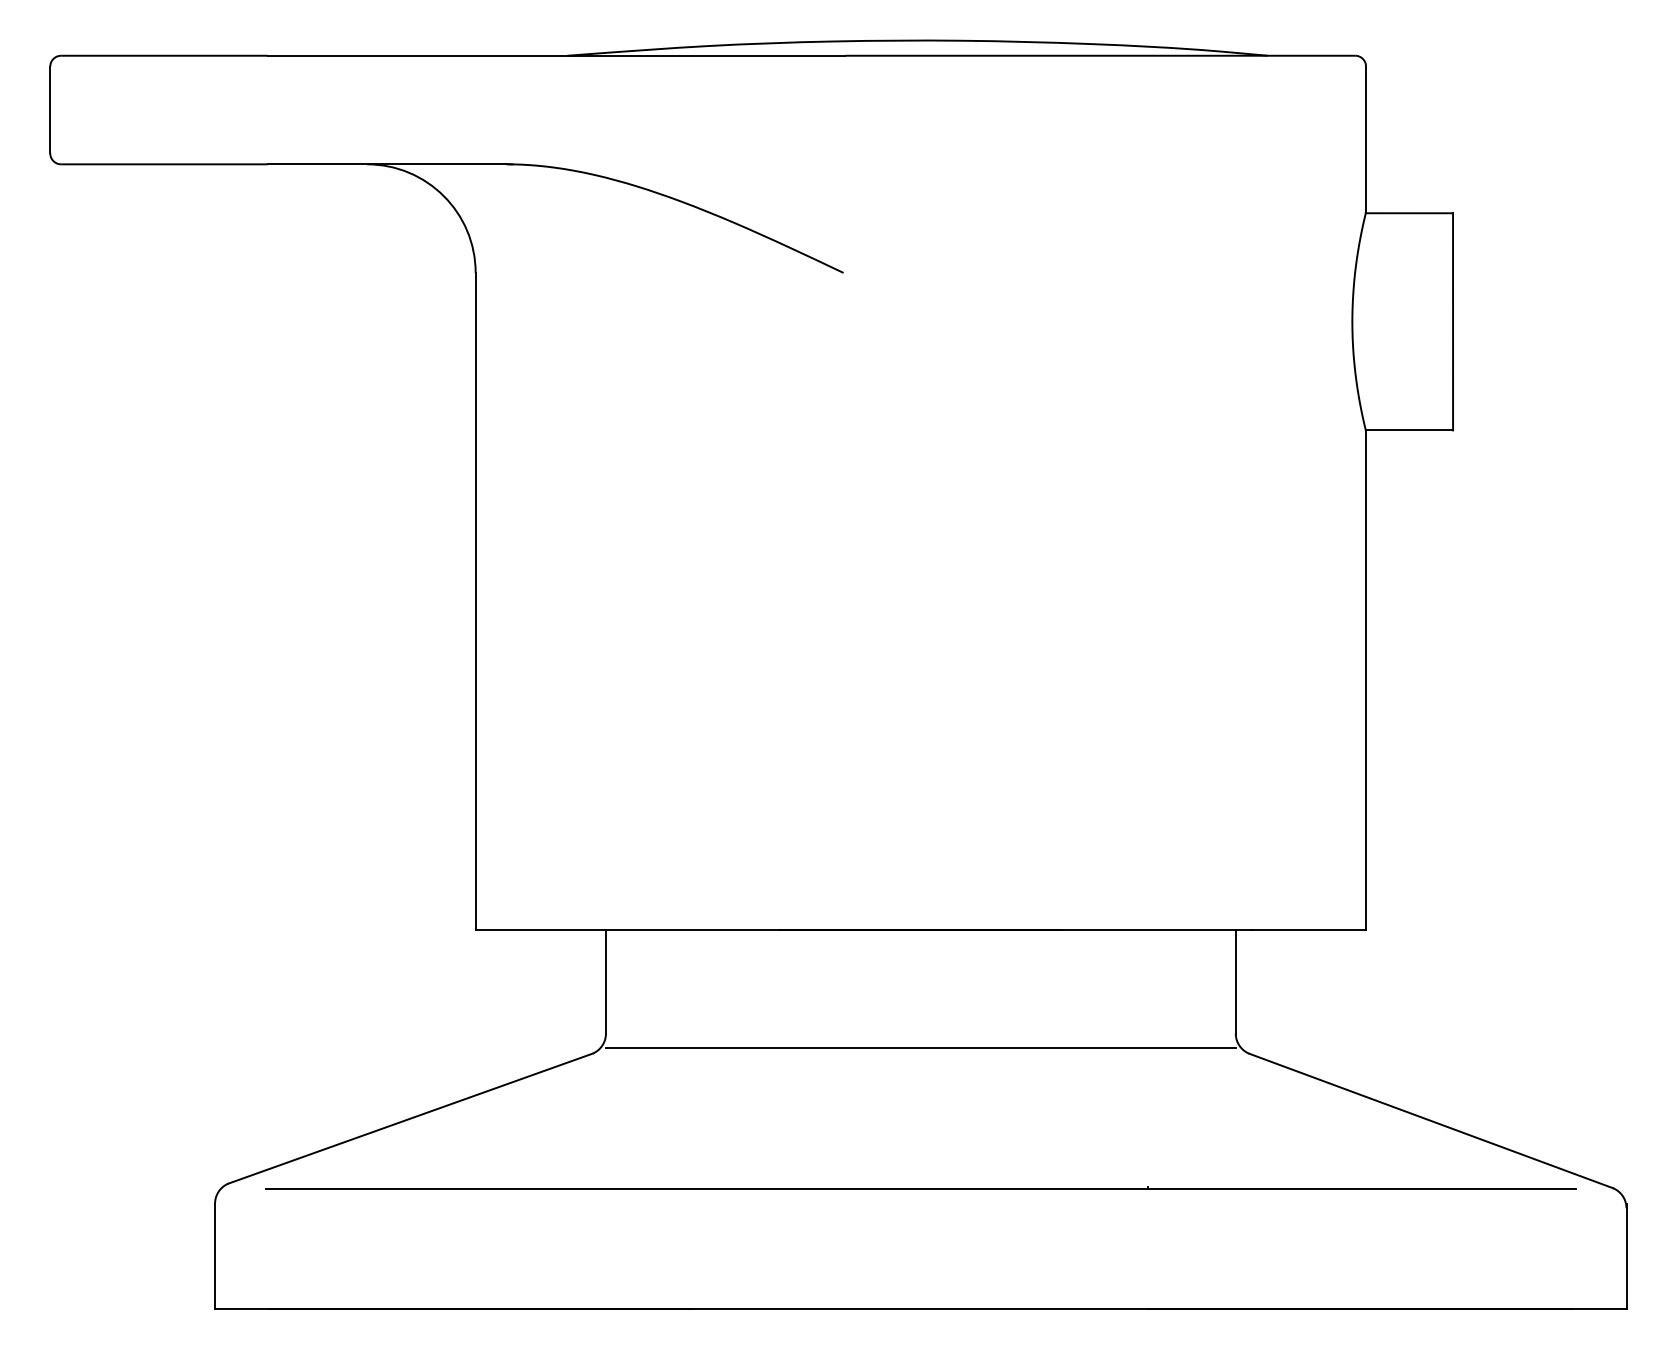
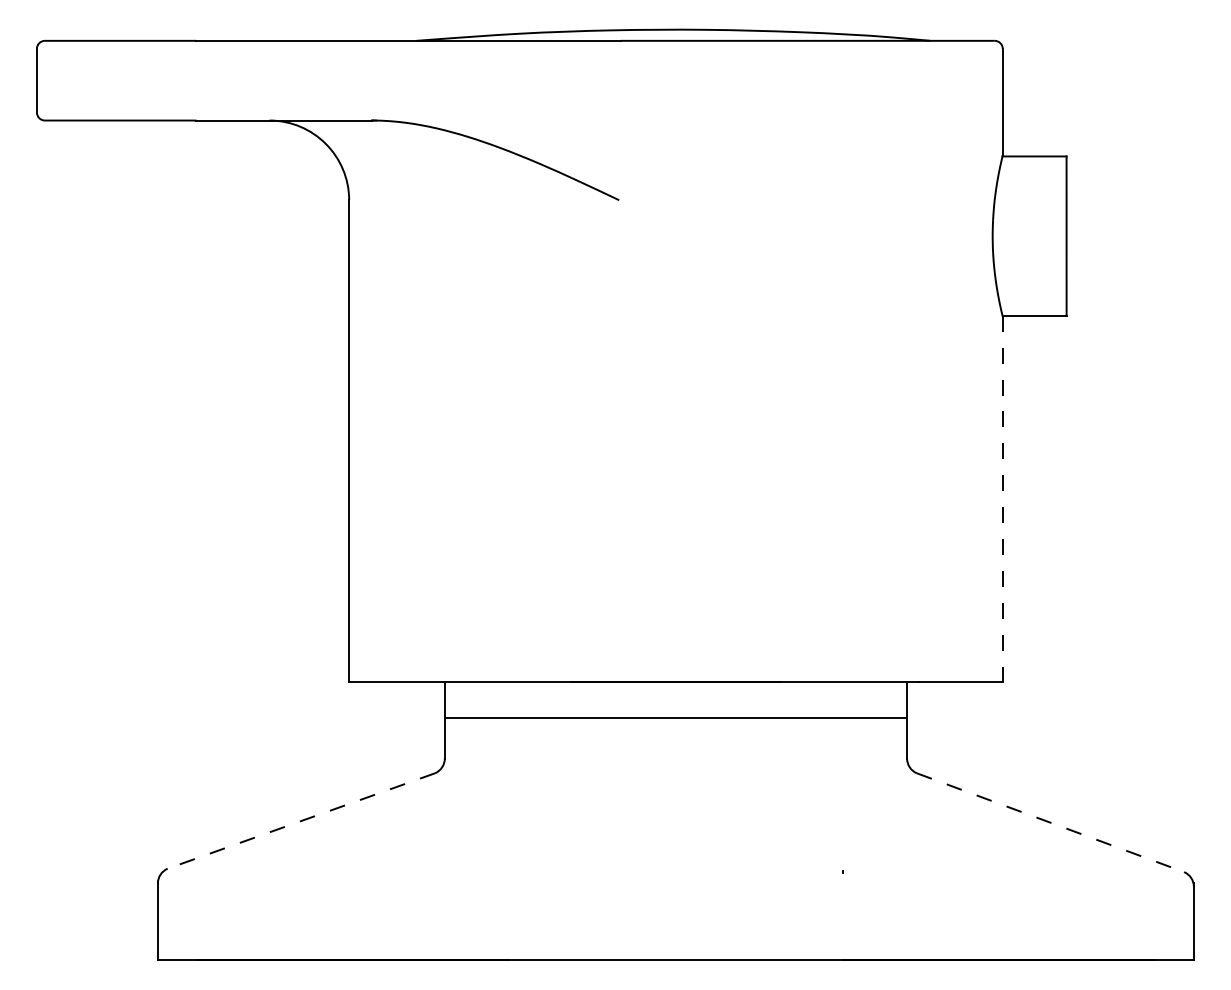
line: (1366, 680) -> (1003, 499), solid -> dashed
line: (920, 1048) -> (675, 718), moved
line: (410, 1118) -> (301, 820), solid -> dashed
line: (1431, 1121) -> (1050, 823), solid -> dashed
line: (921, 1189) -> (676, 873), removed

